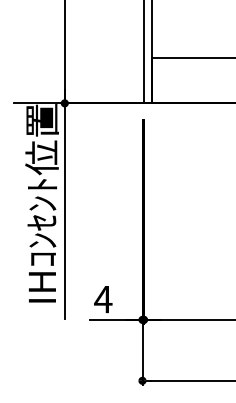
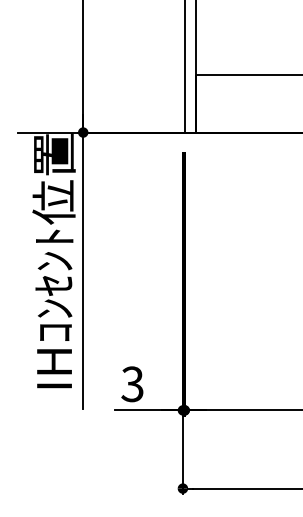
text: (103, 299) -> (132, 384), 4 -> 3

